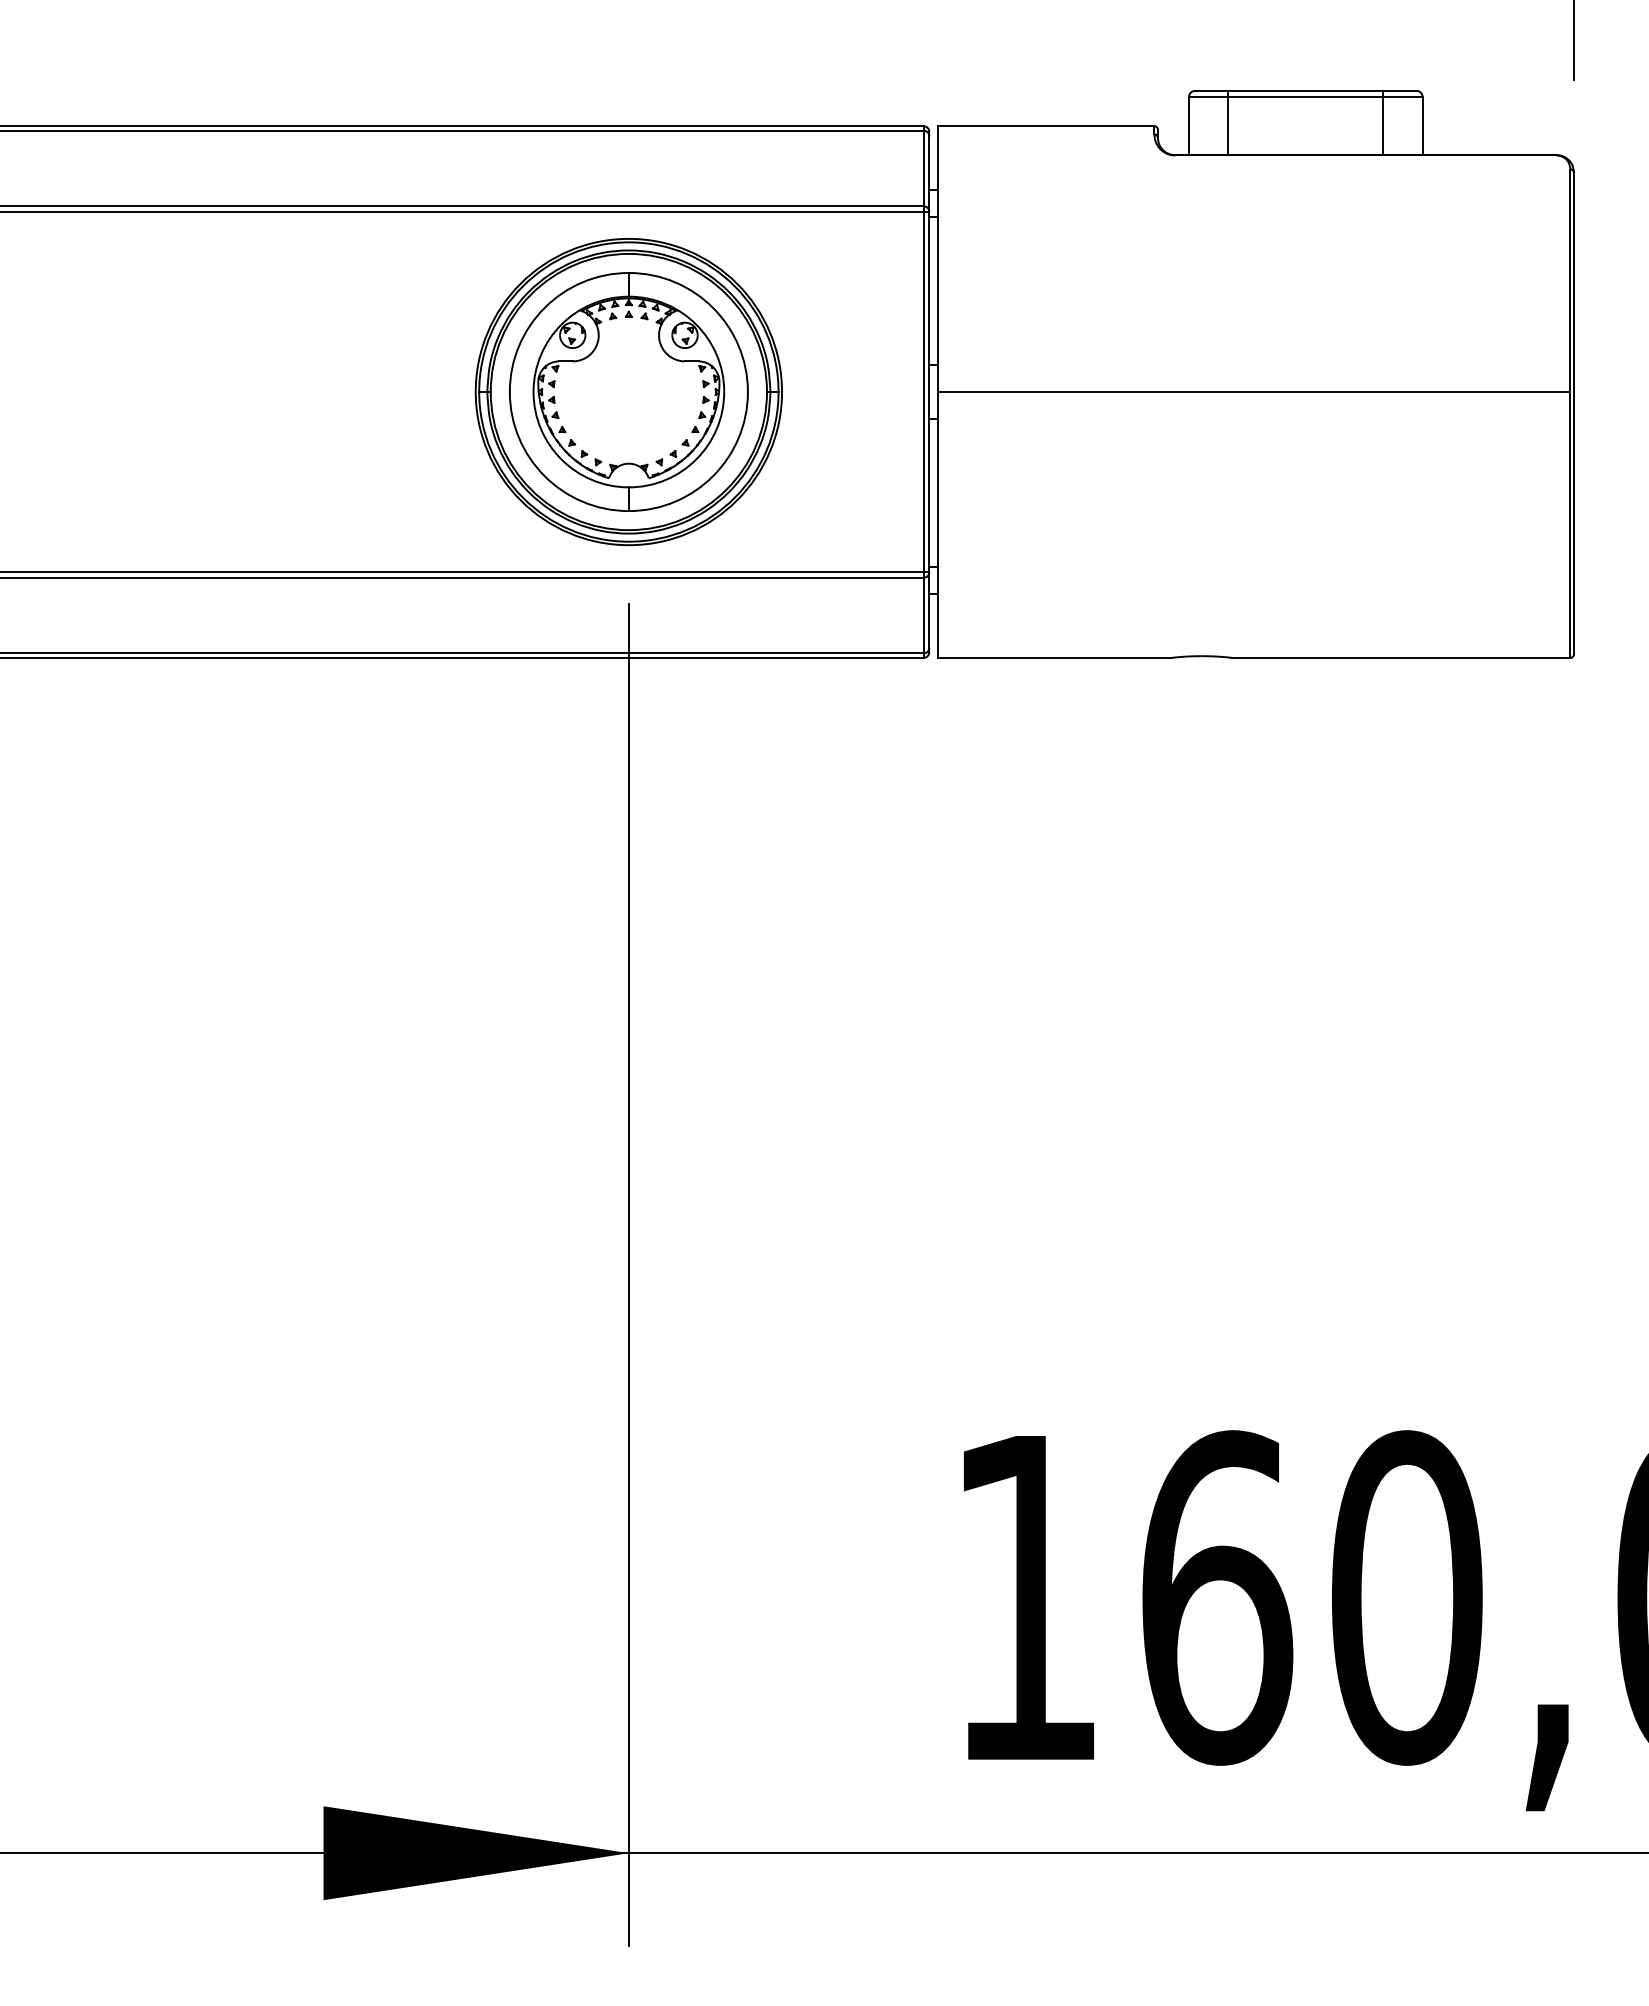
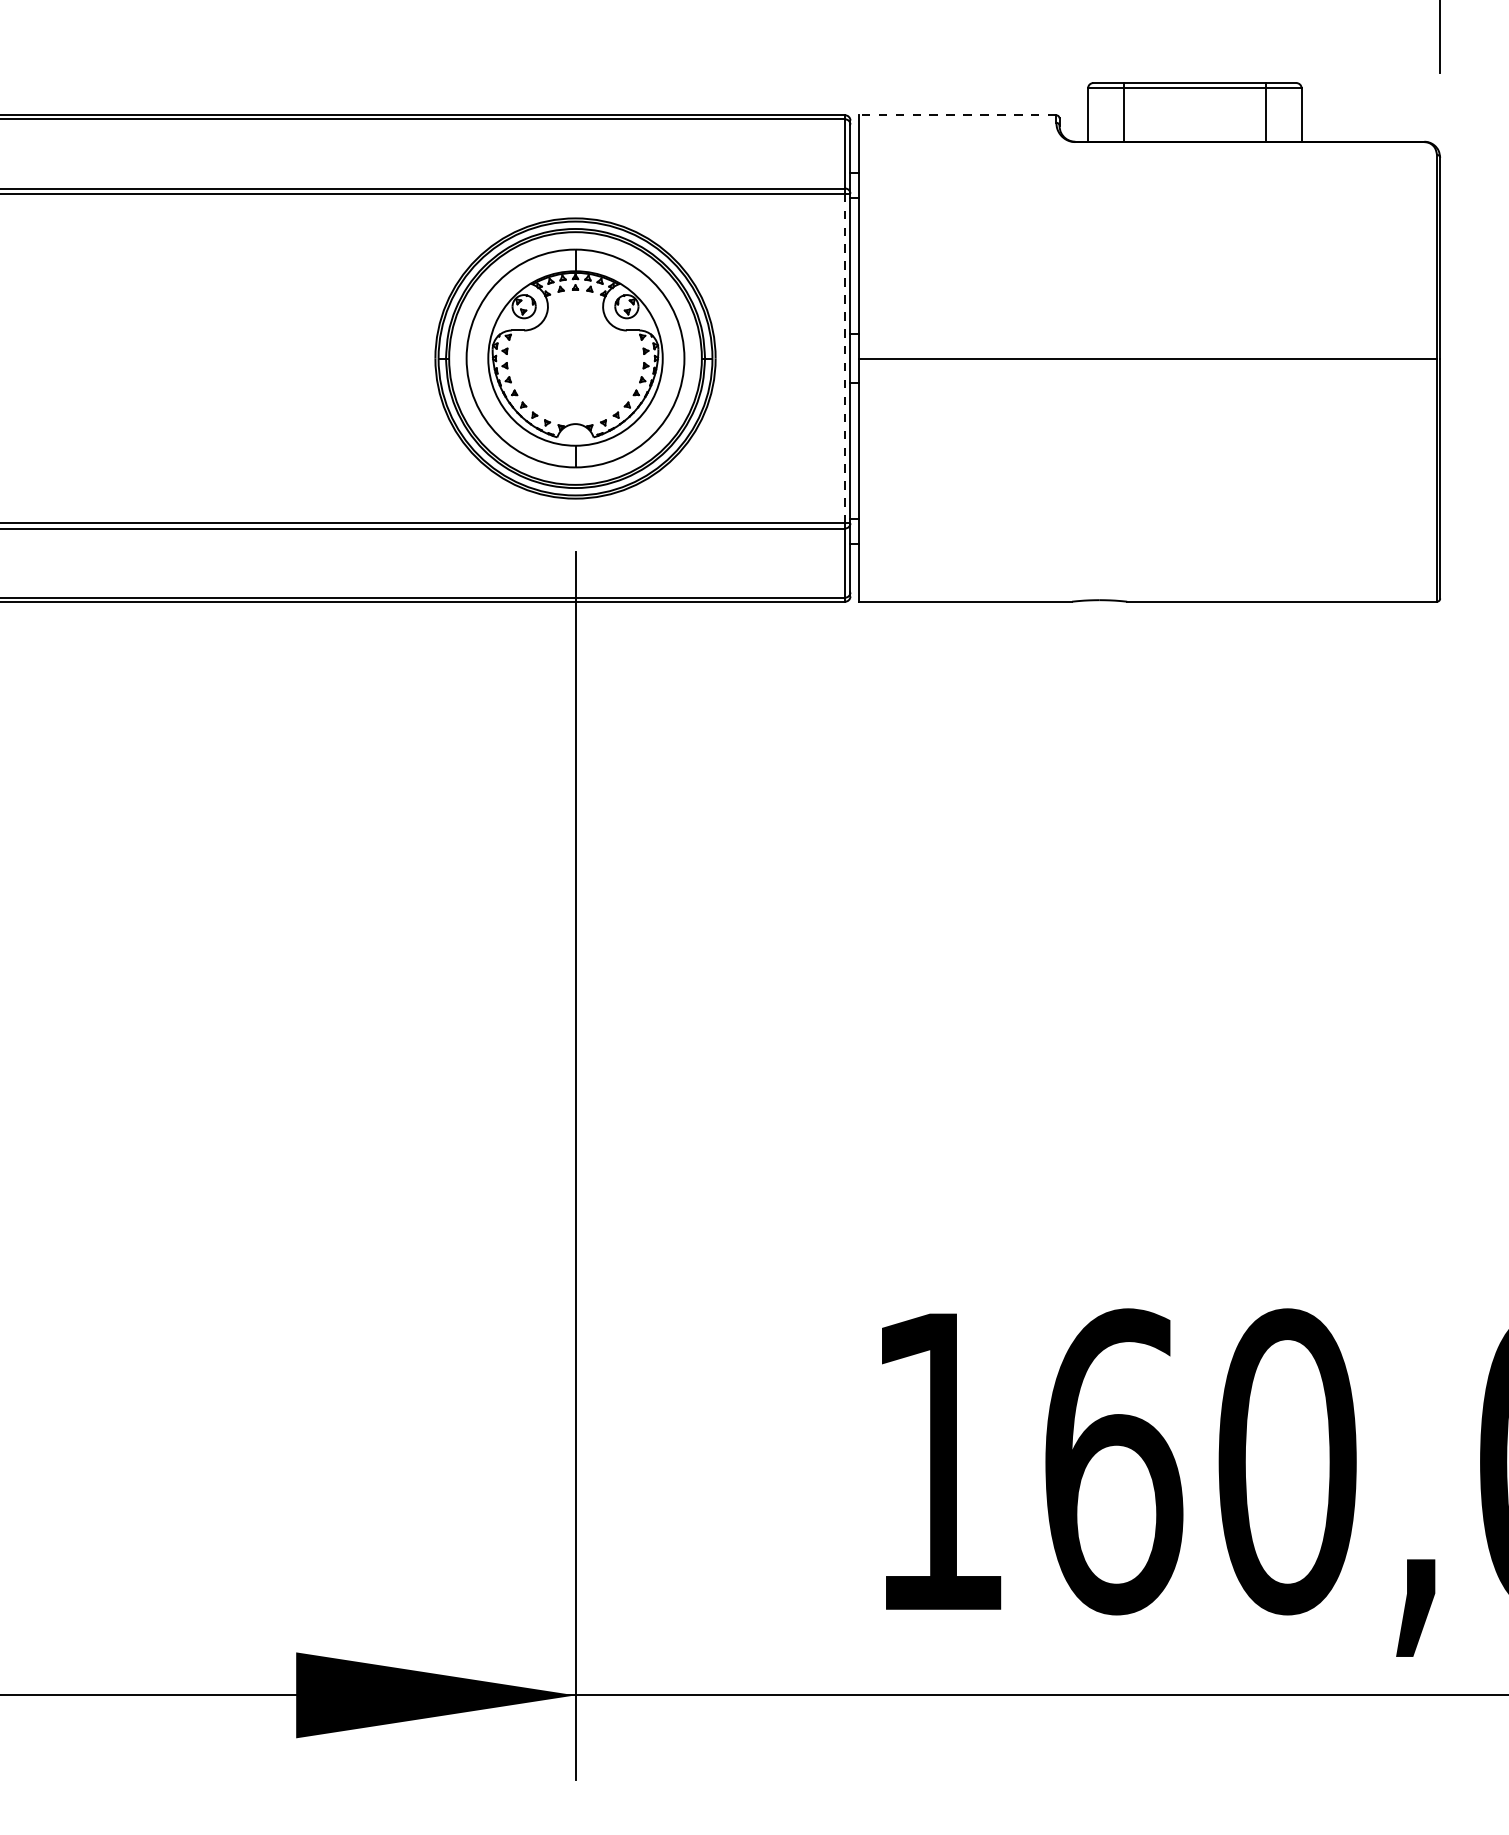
line: (1046, 126) -> (957, 115), solid -> dashed
line: (923, 392) -> (845, 358), solid -> dashed

